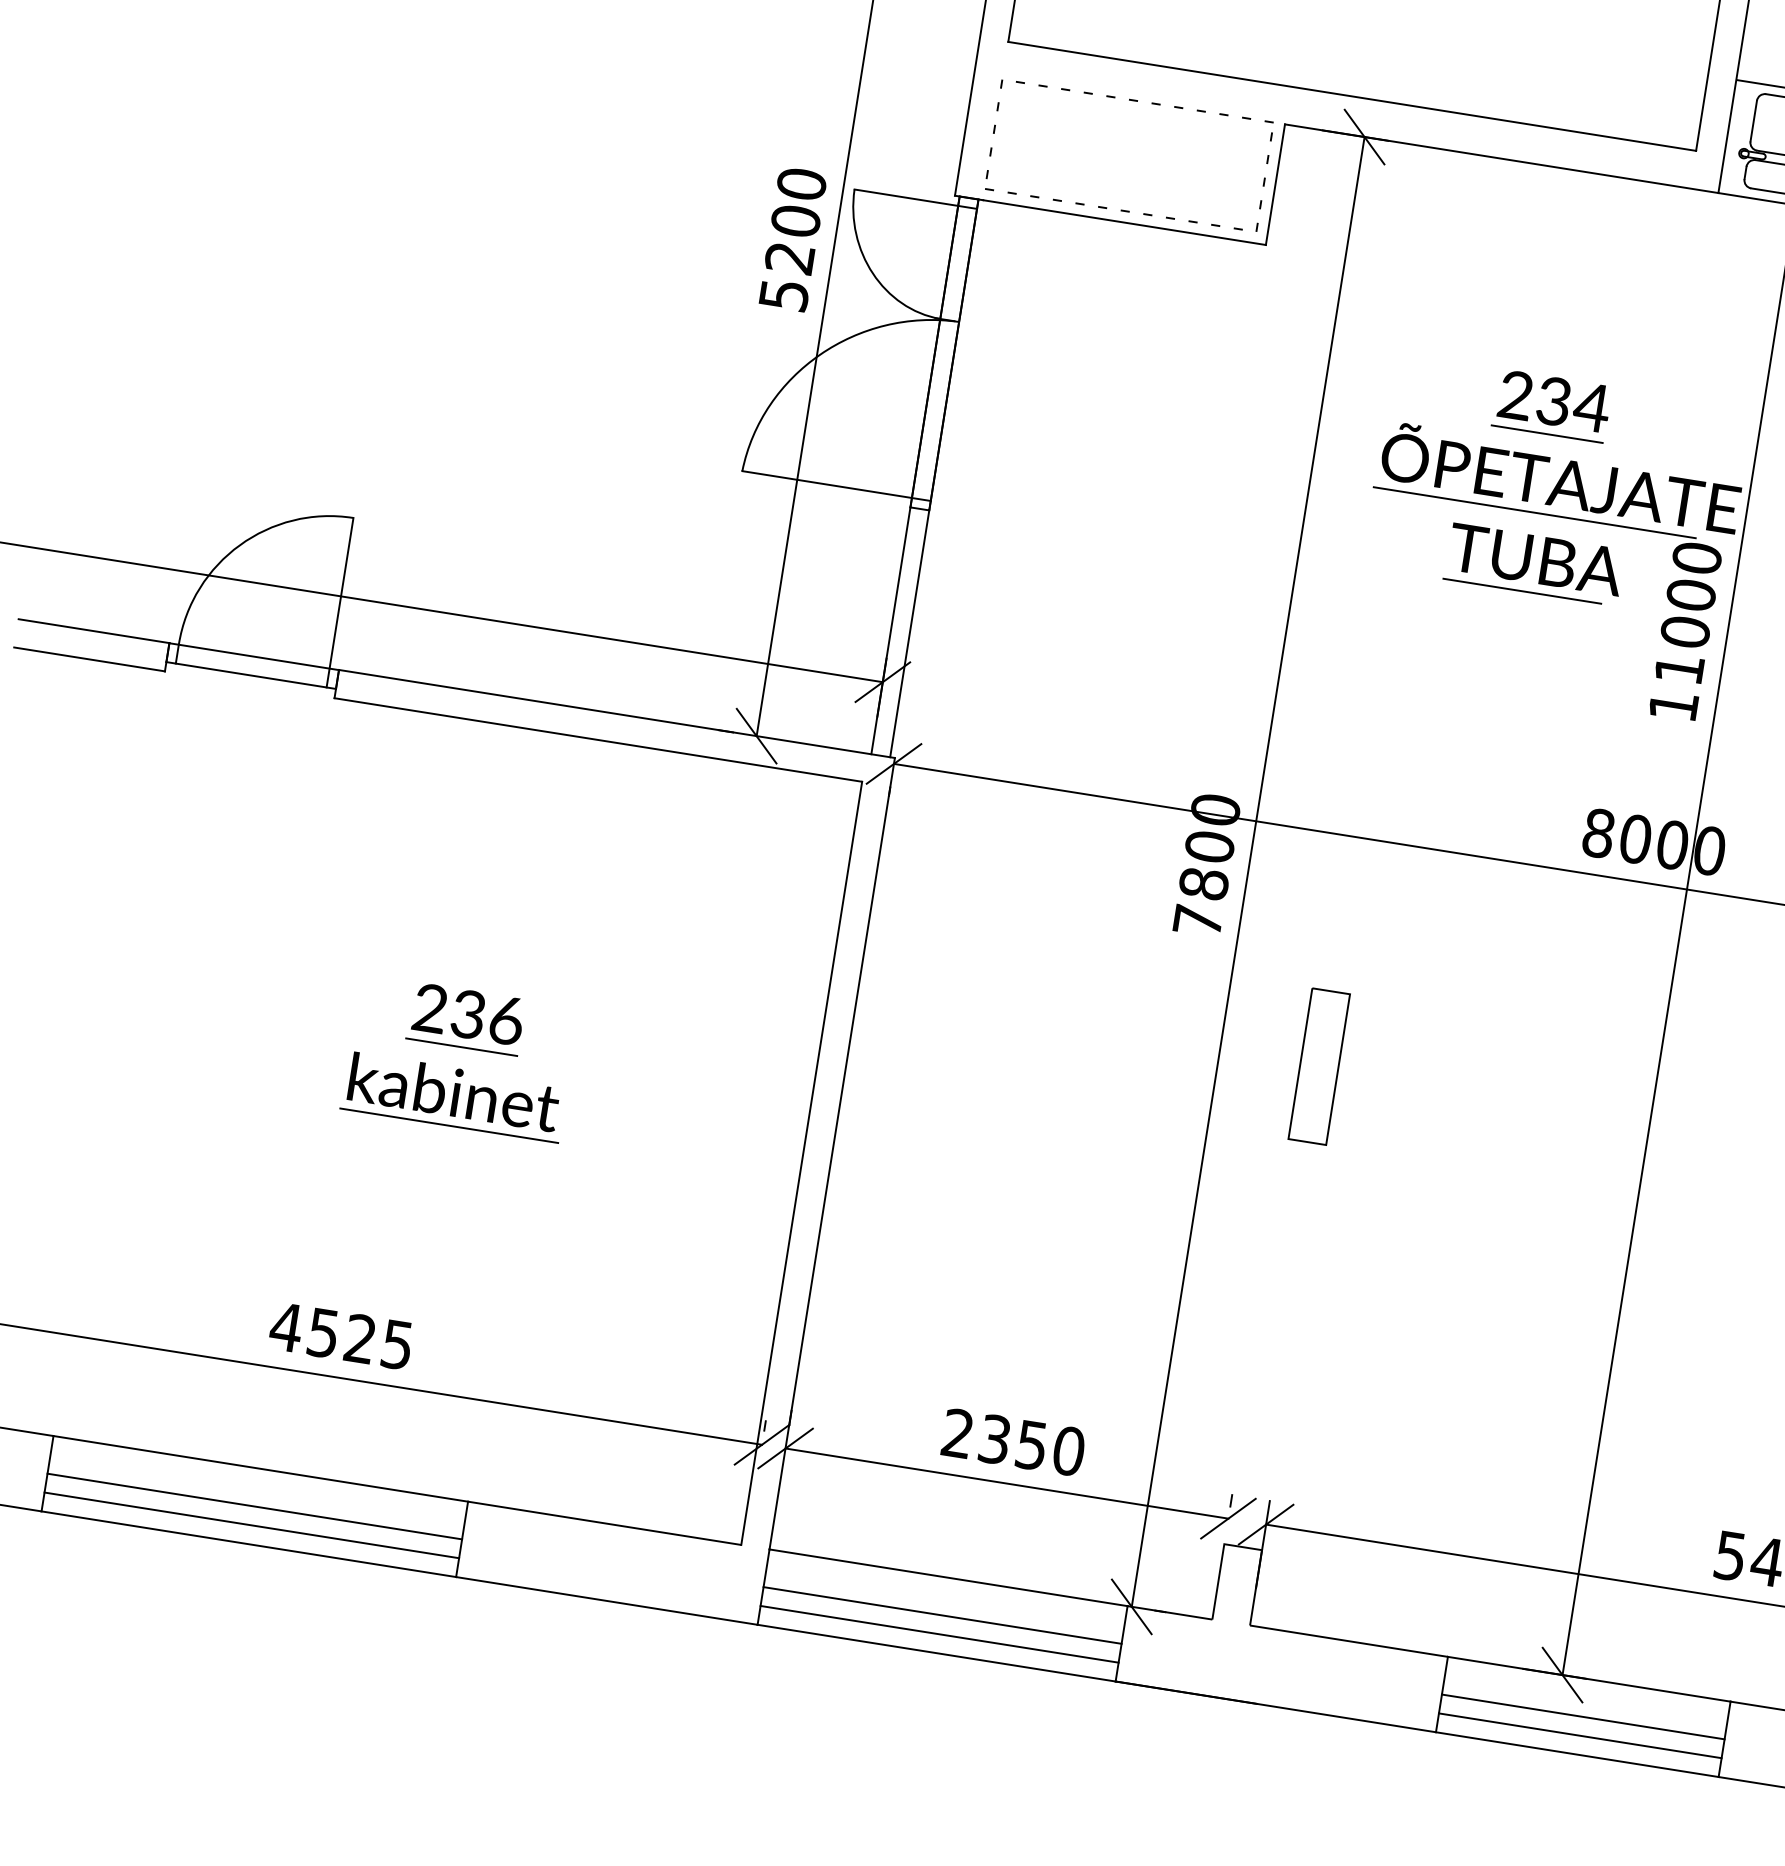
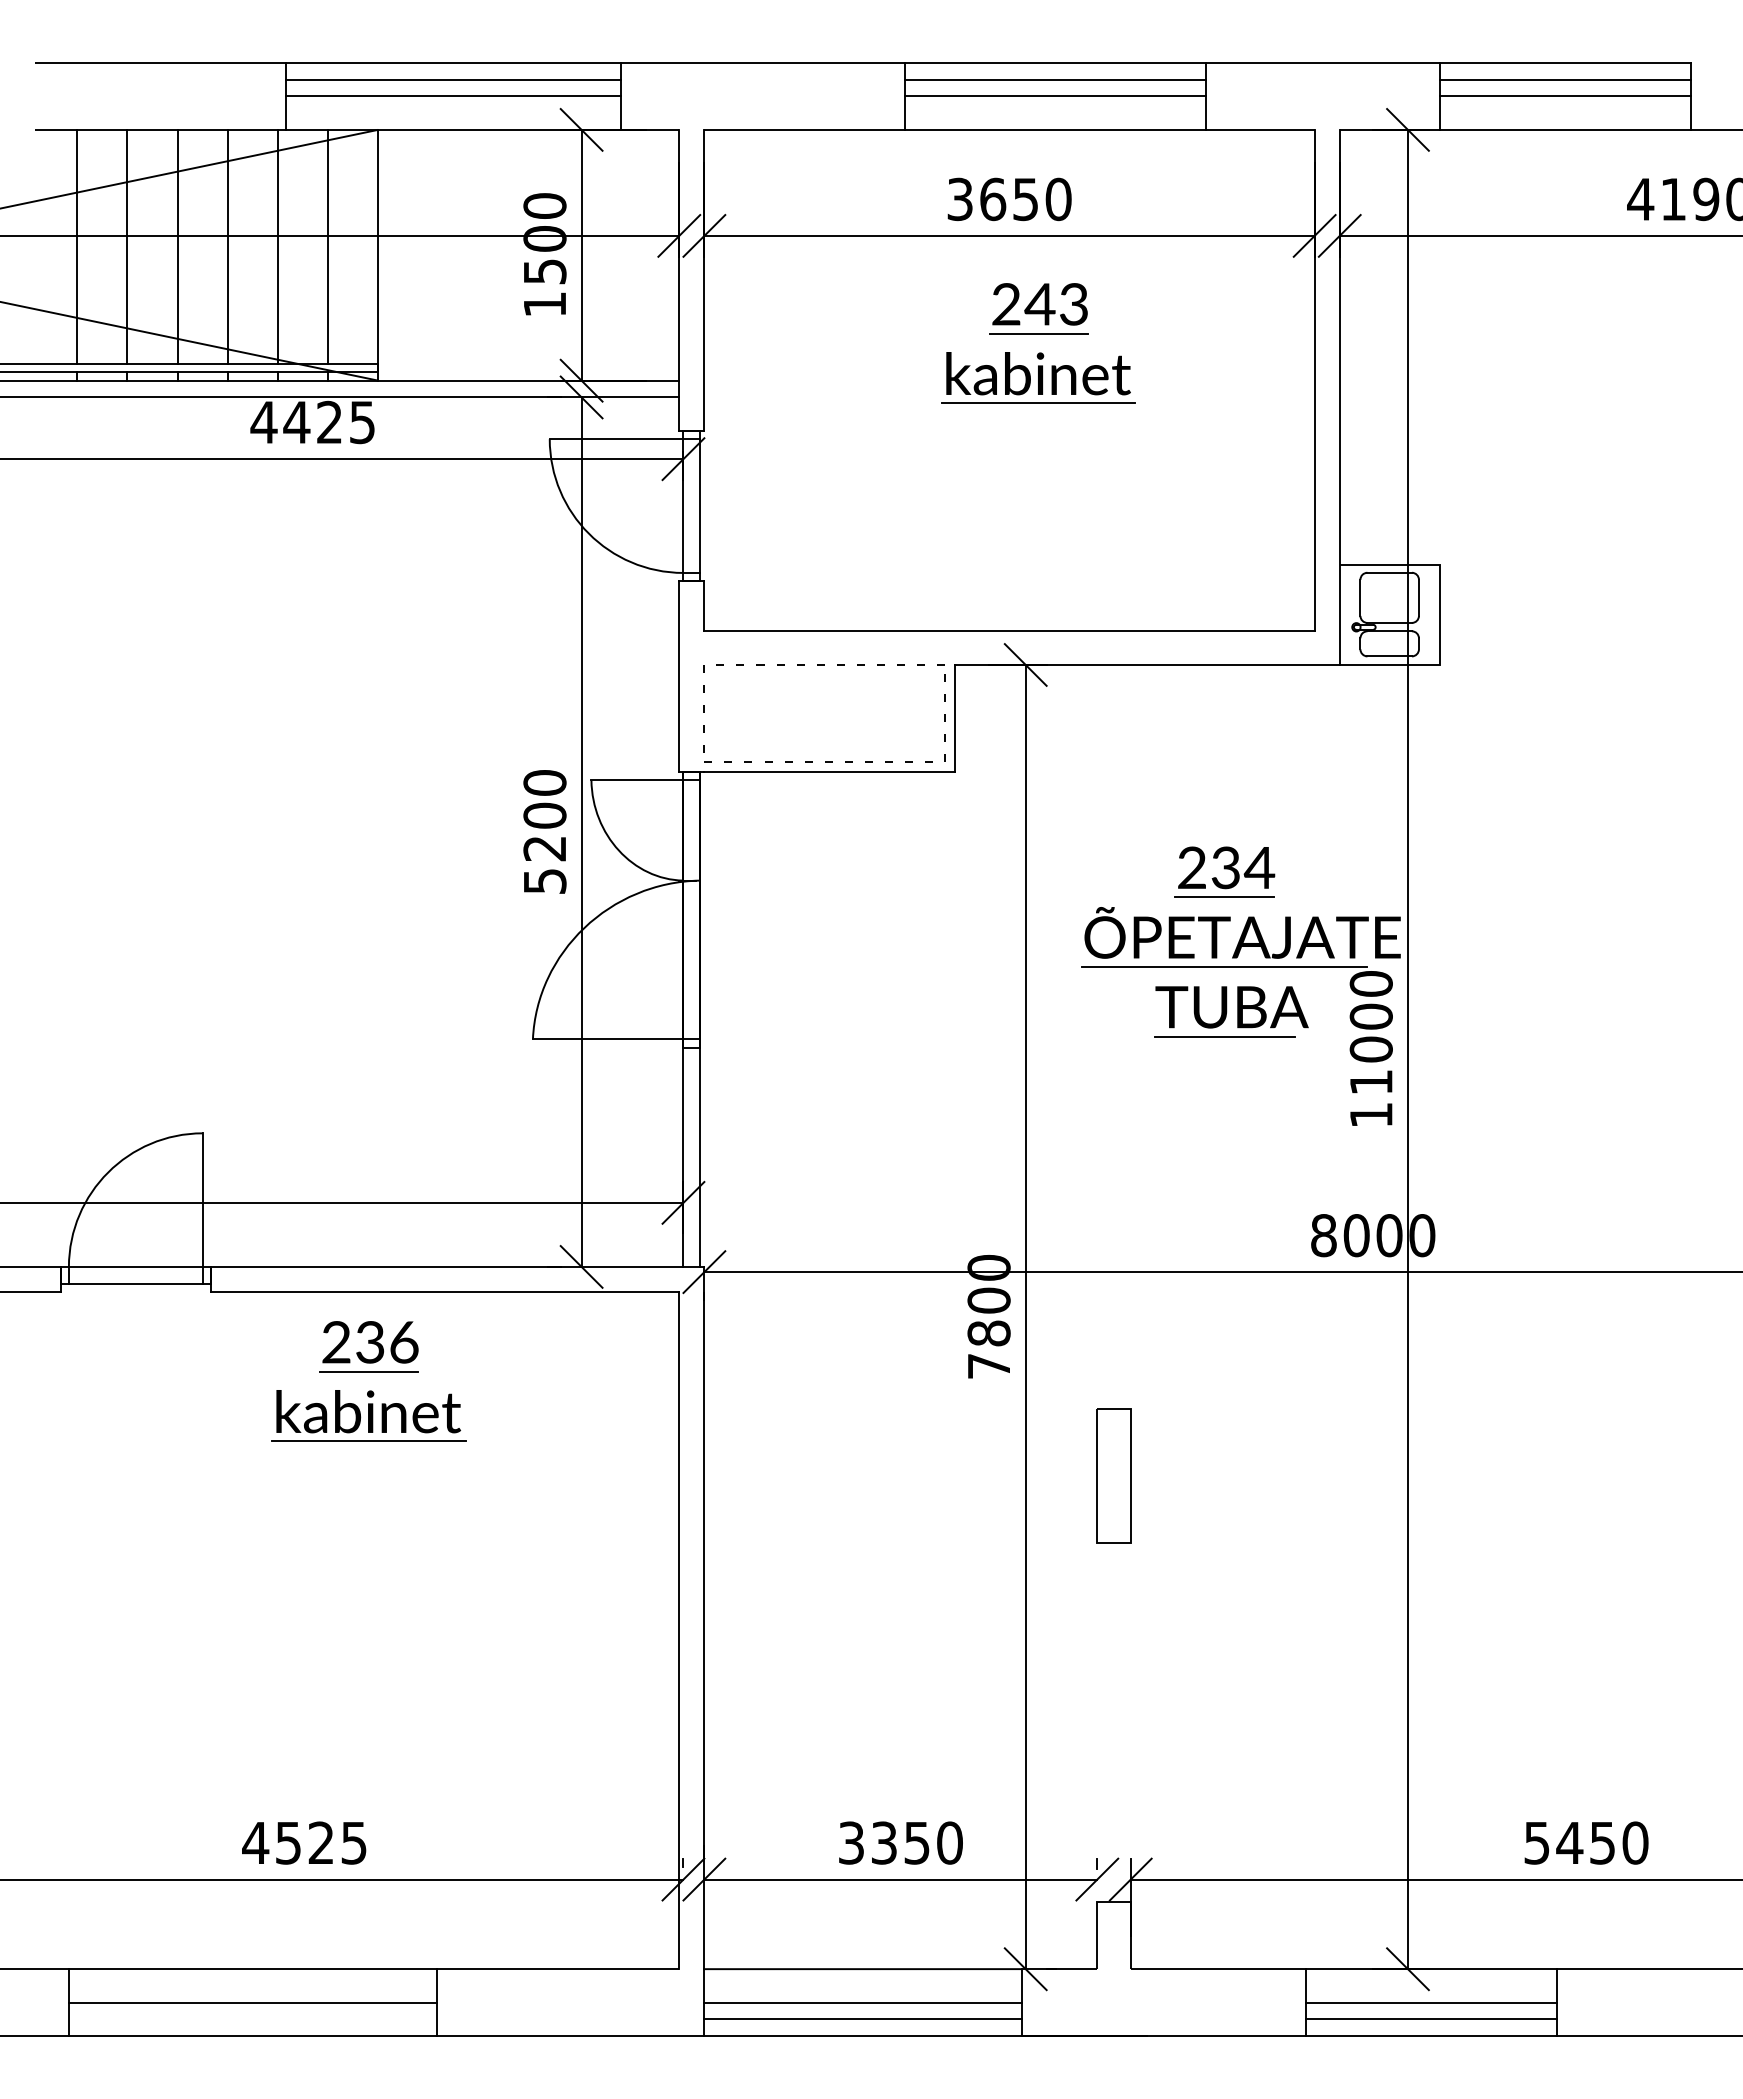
part: (461, 1048) -> (368, 1372), moved
text: (958, 1432) -> (851, 1842), 2350 -> 3350
line: (251, 1525) -> (252, 2019), removed

